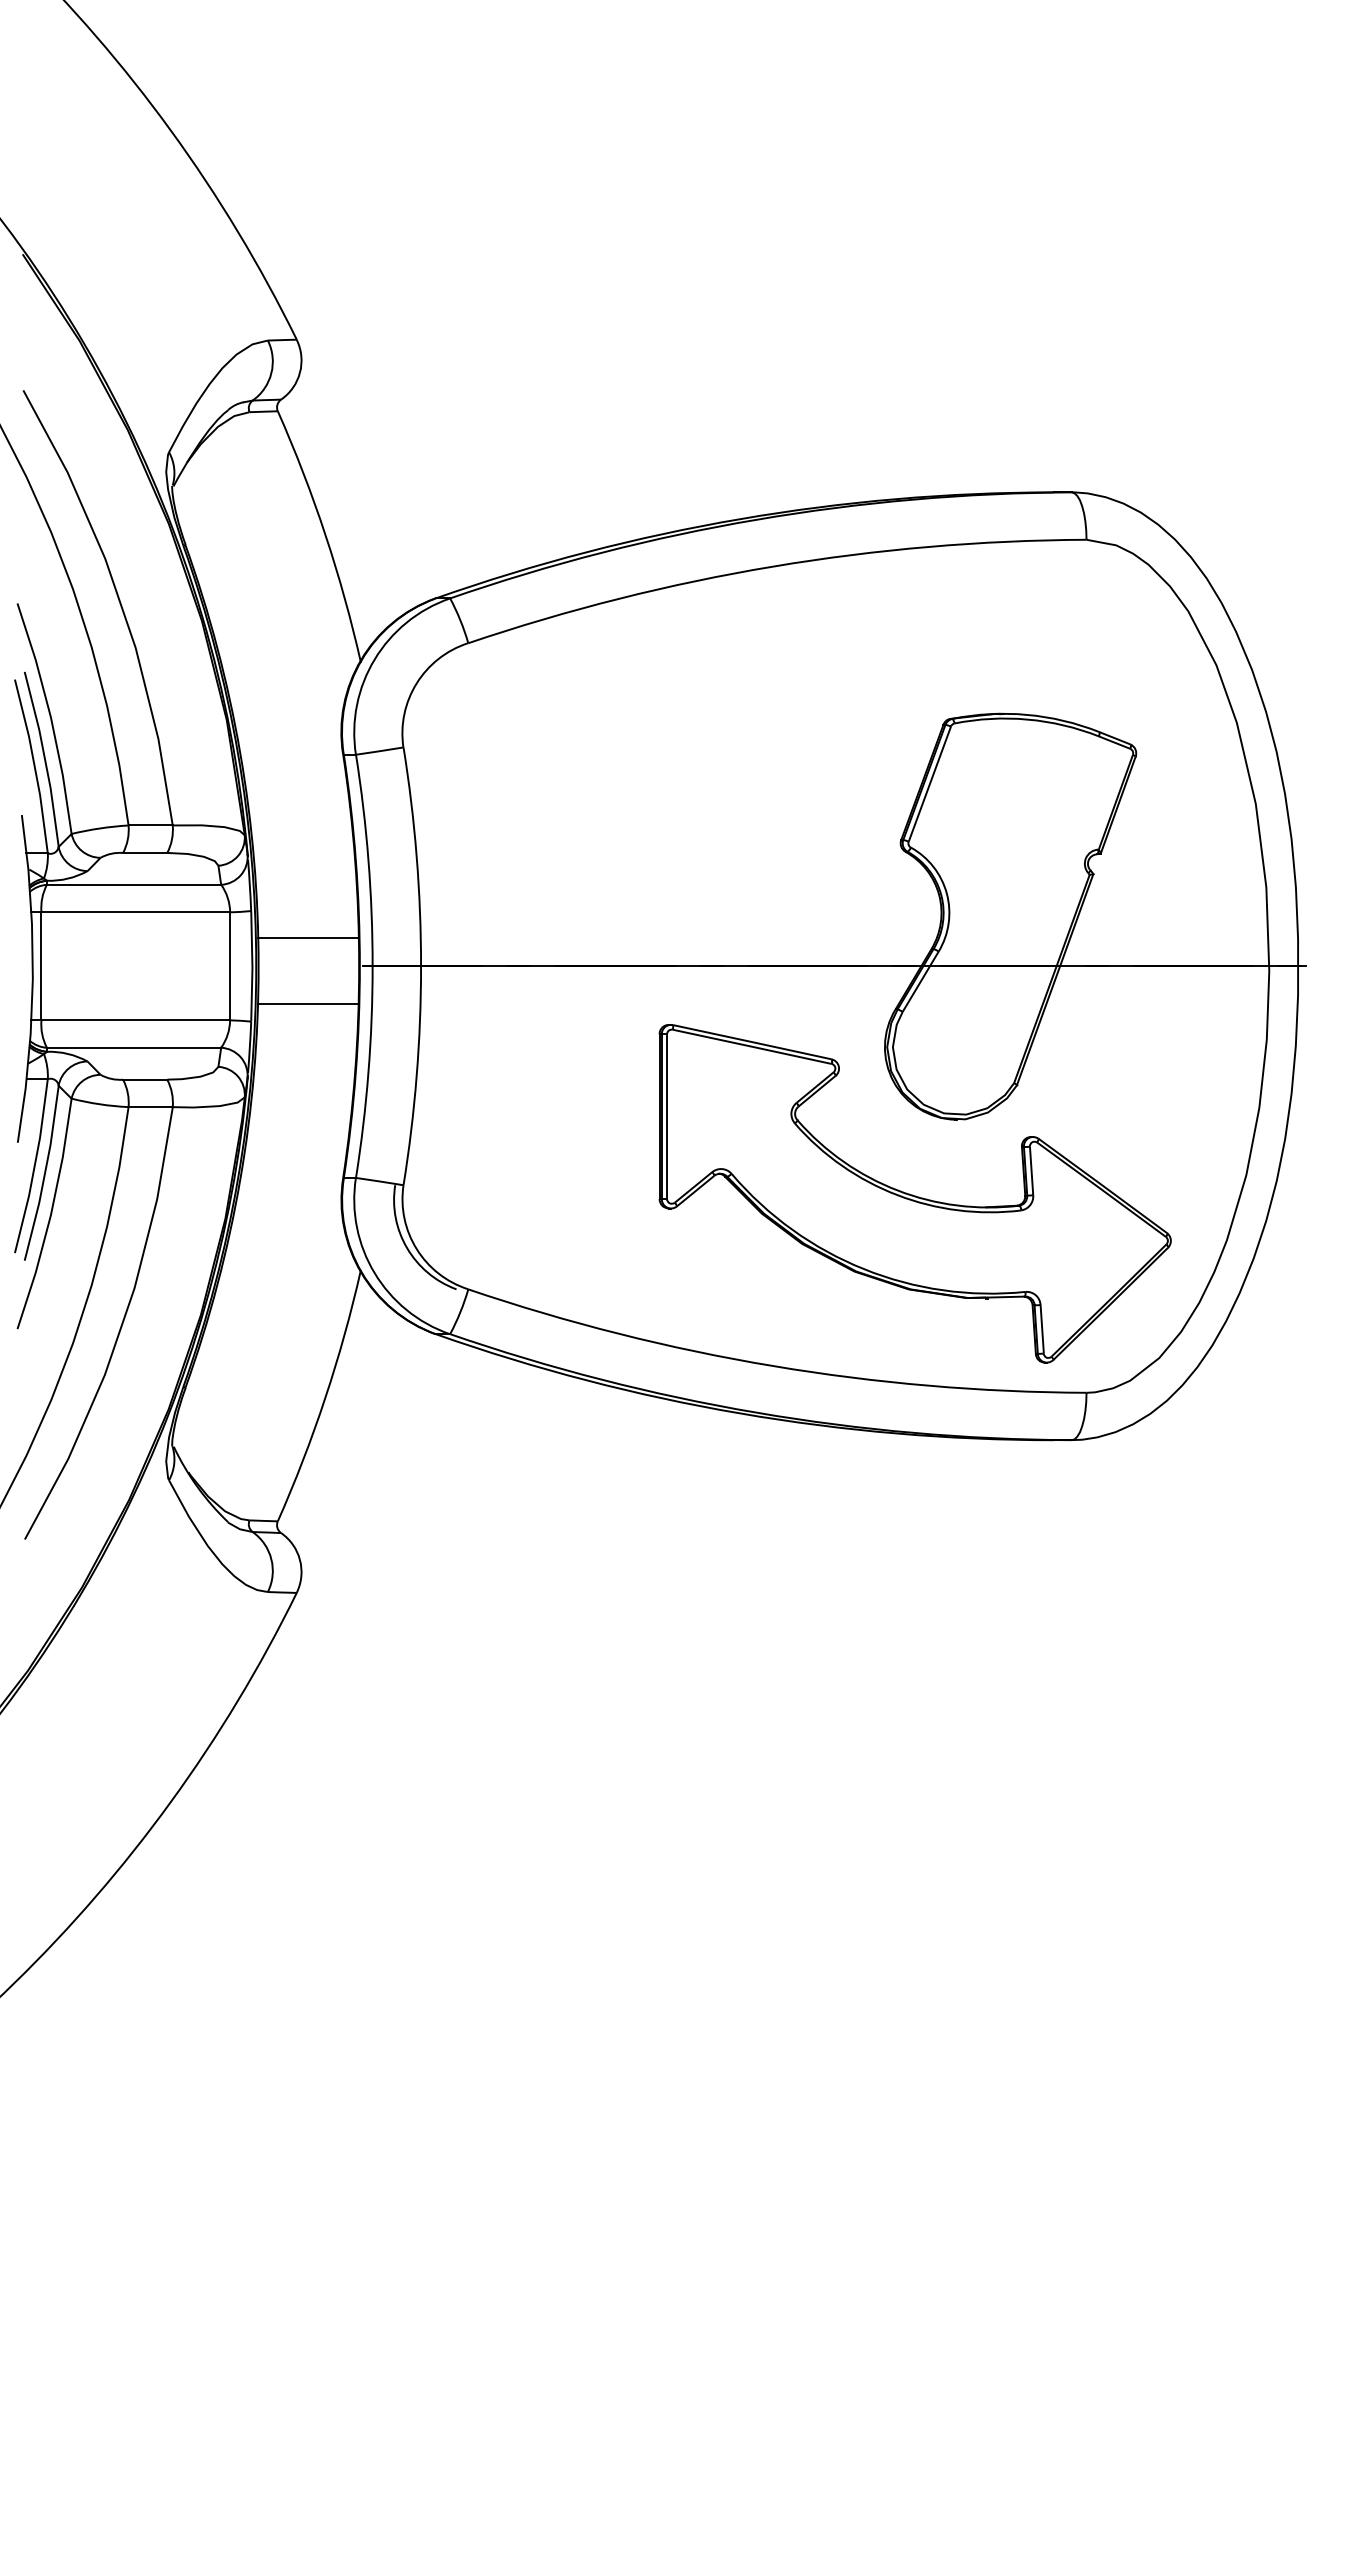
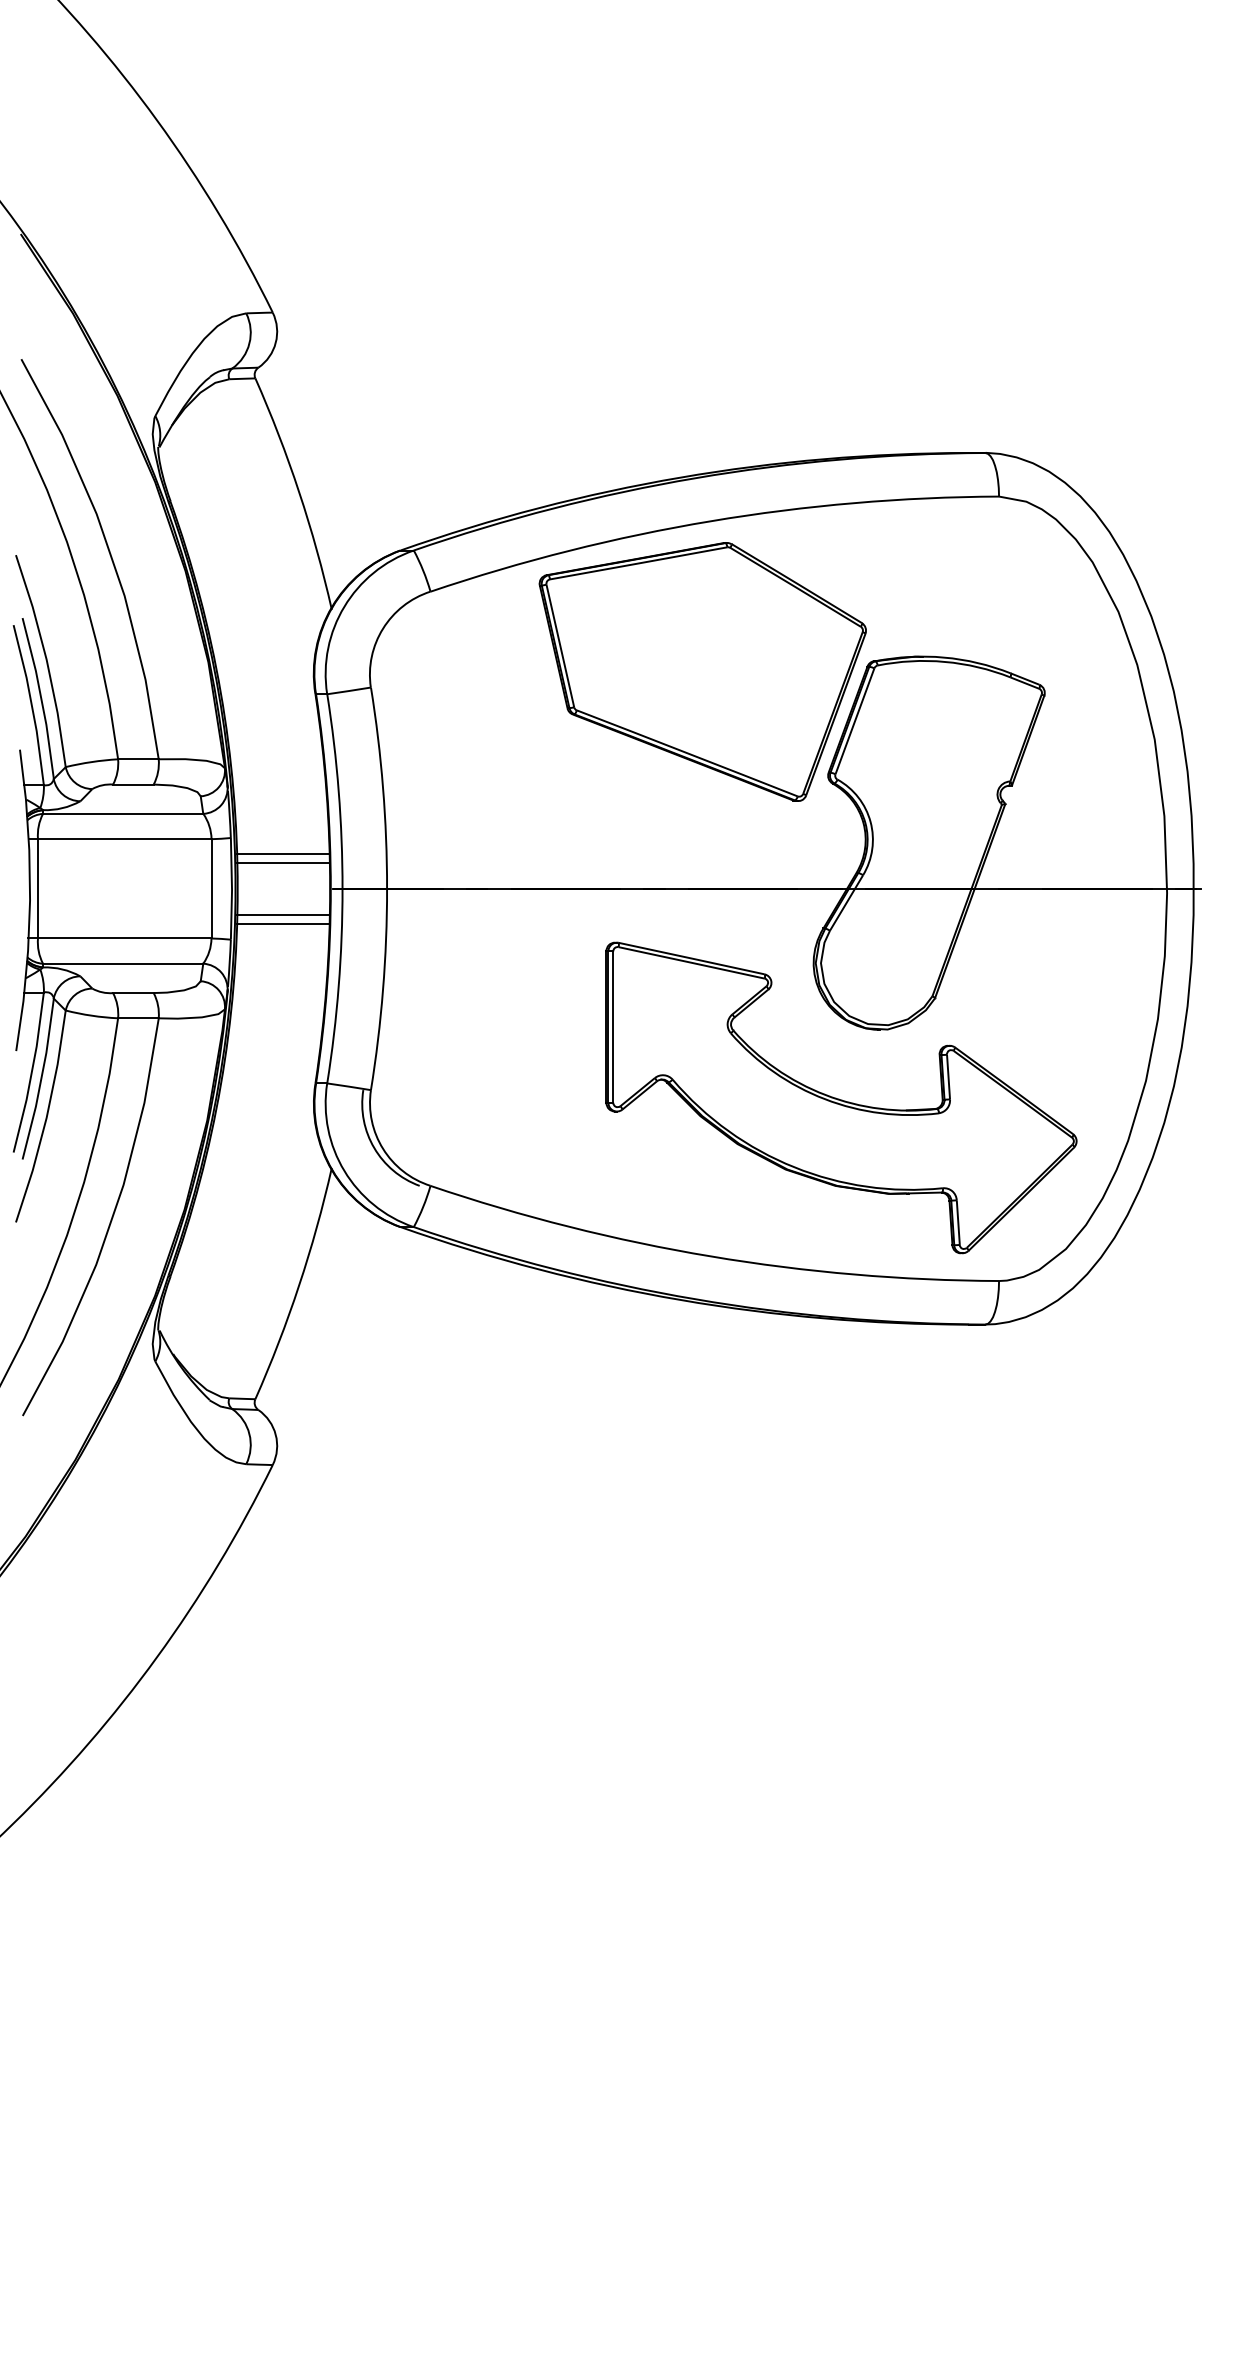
part: (764, 730) -> (702, 671), added
line: (307, 928) -> (282, 854), added
line: (307, 994) -> (282, 914), added

